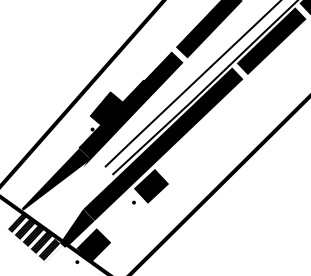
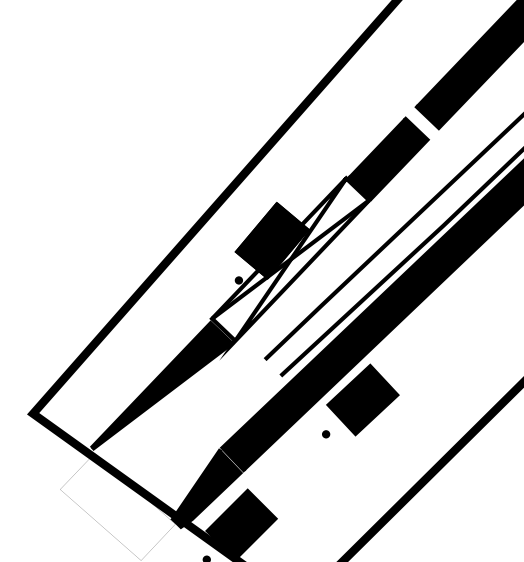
fill: (116, 119) -> (289, 259), removed
hatch: (33, 236) -> (114, 505), removed

